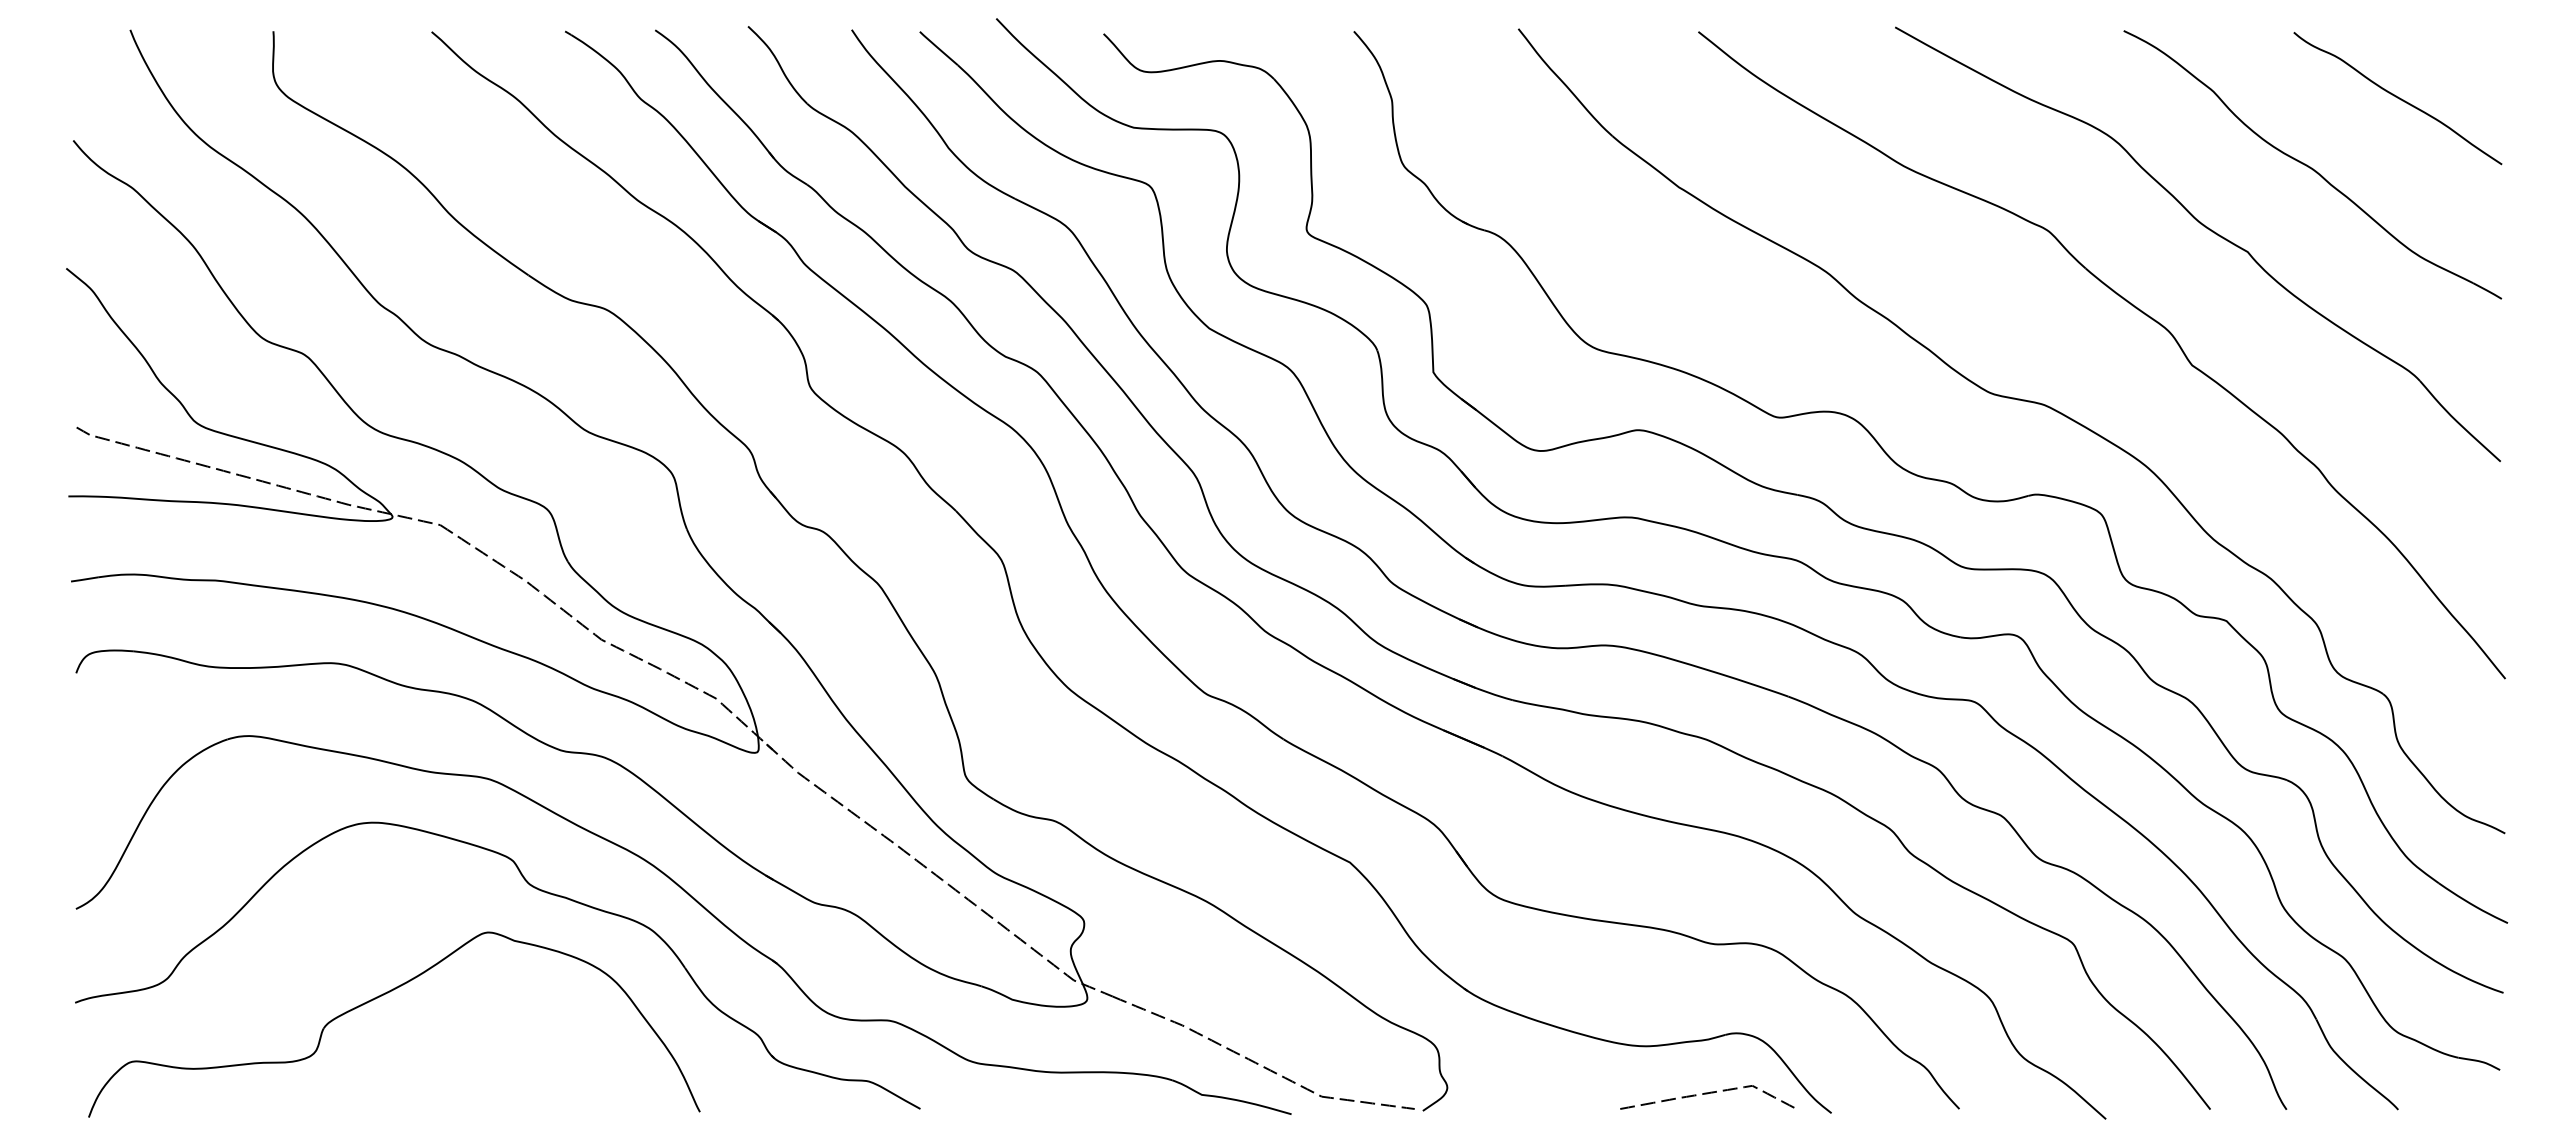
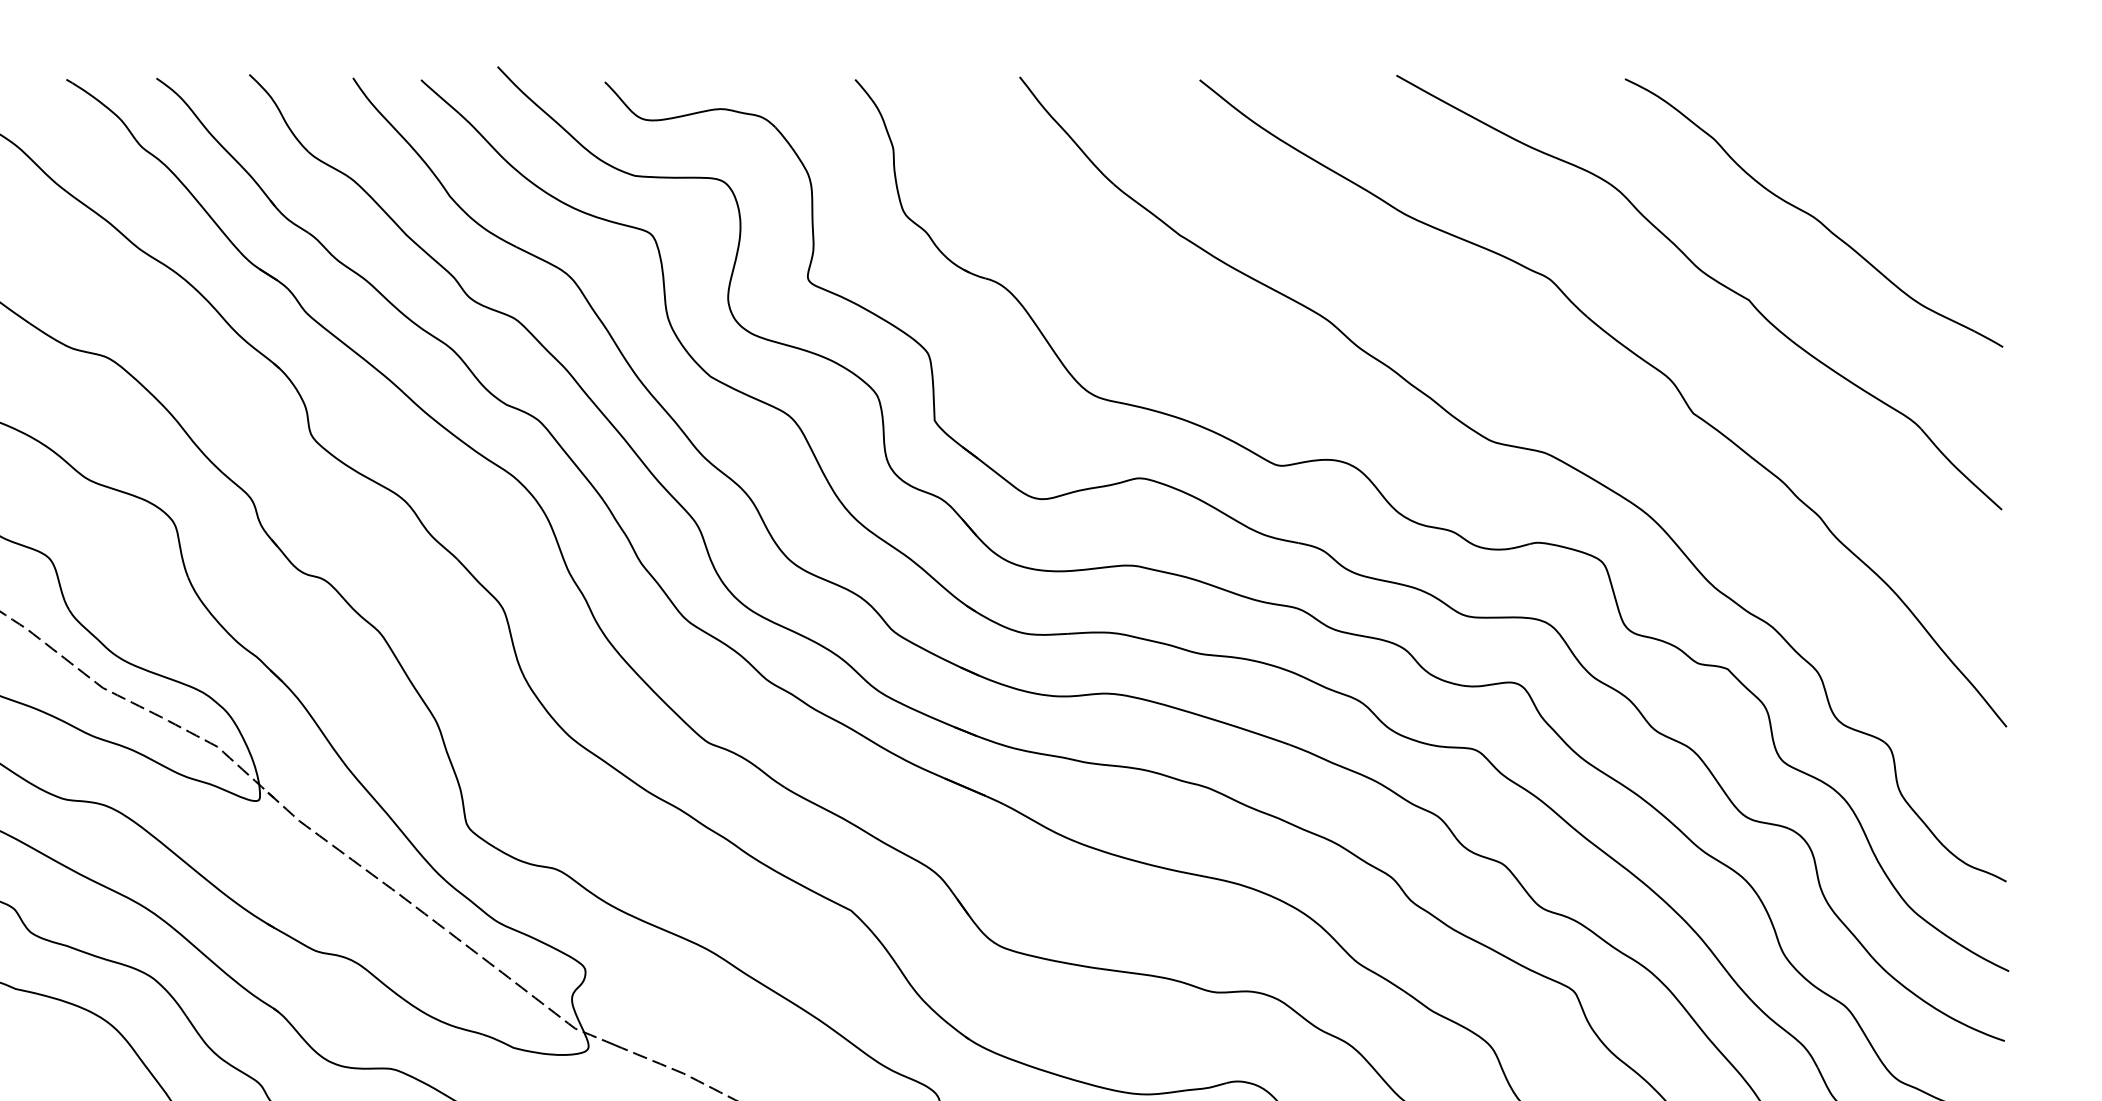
curve: (2397, 98) -> (1898, 146), removed

